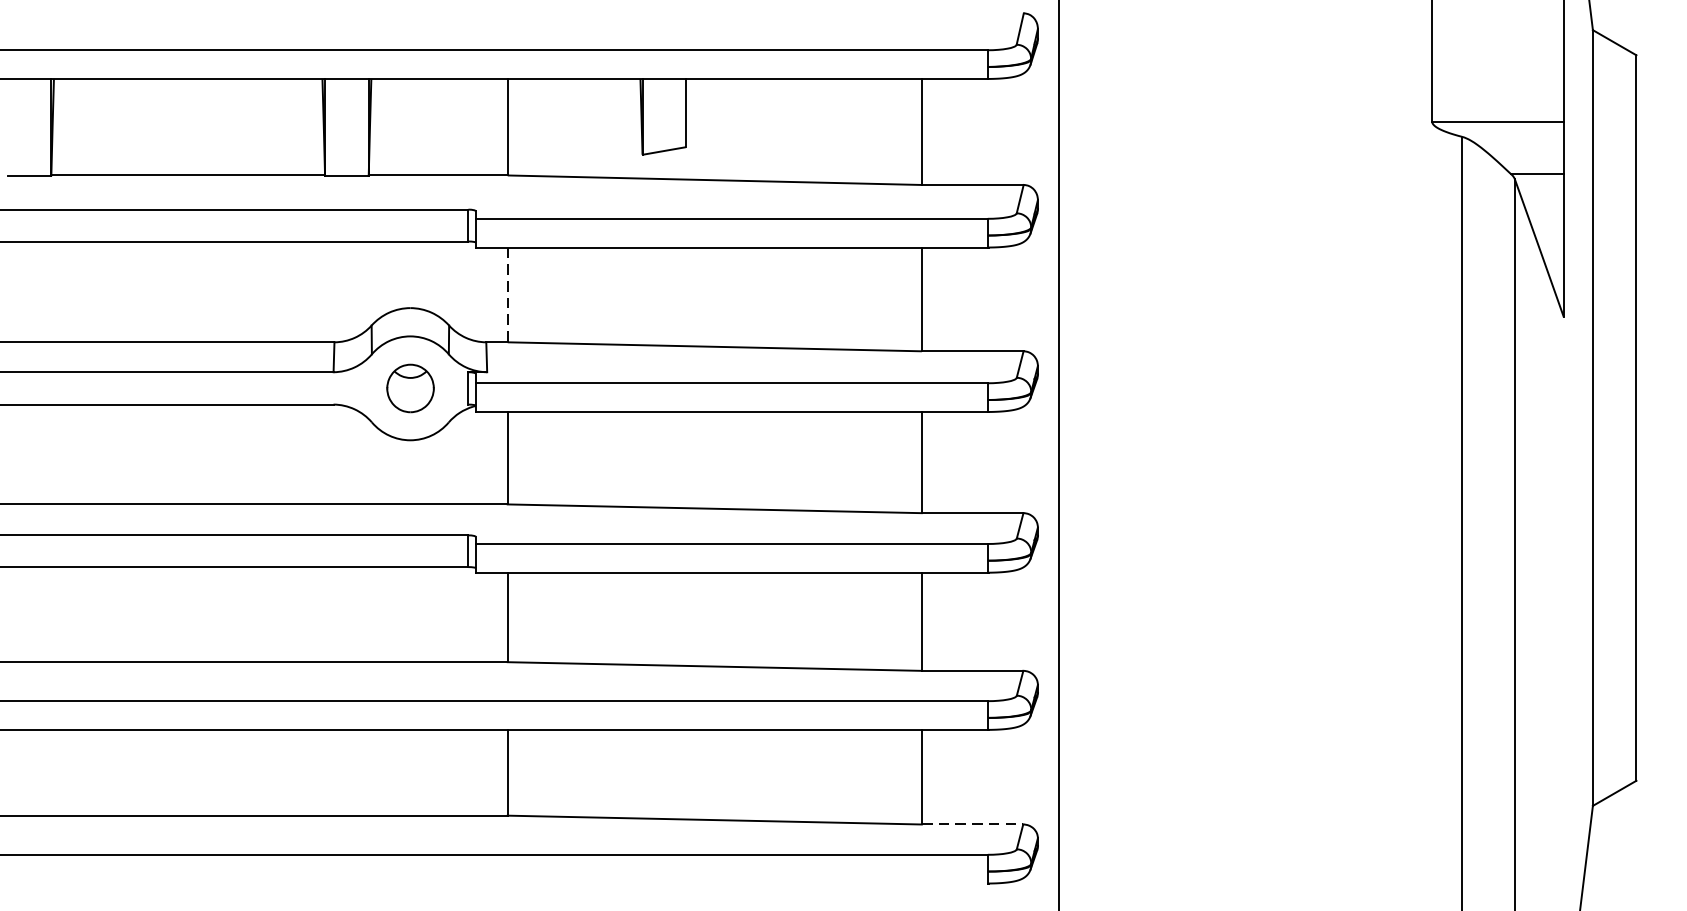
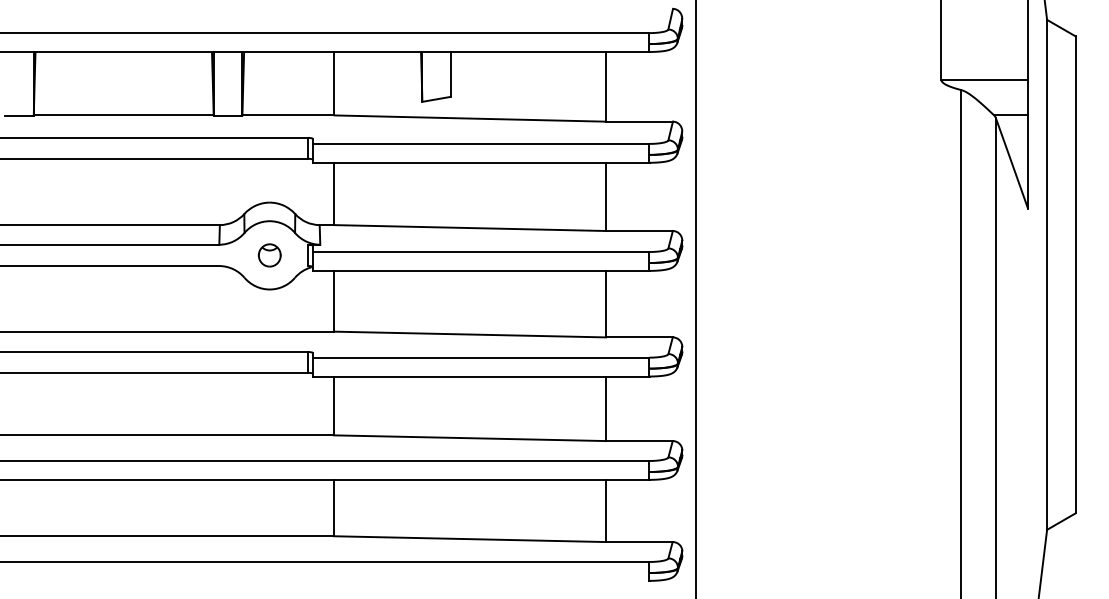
line: (507, 295) -> (333, 194), dashed -> solid
part: (409, 388) -> (269, 255), size x0.71
line: (972, 825) -> (639, 542), dashed -> solid

